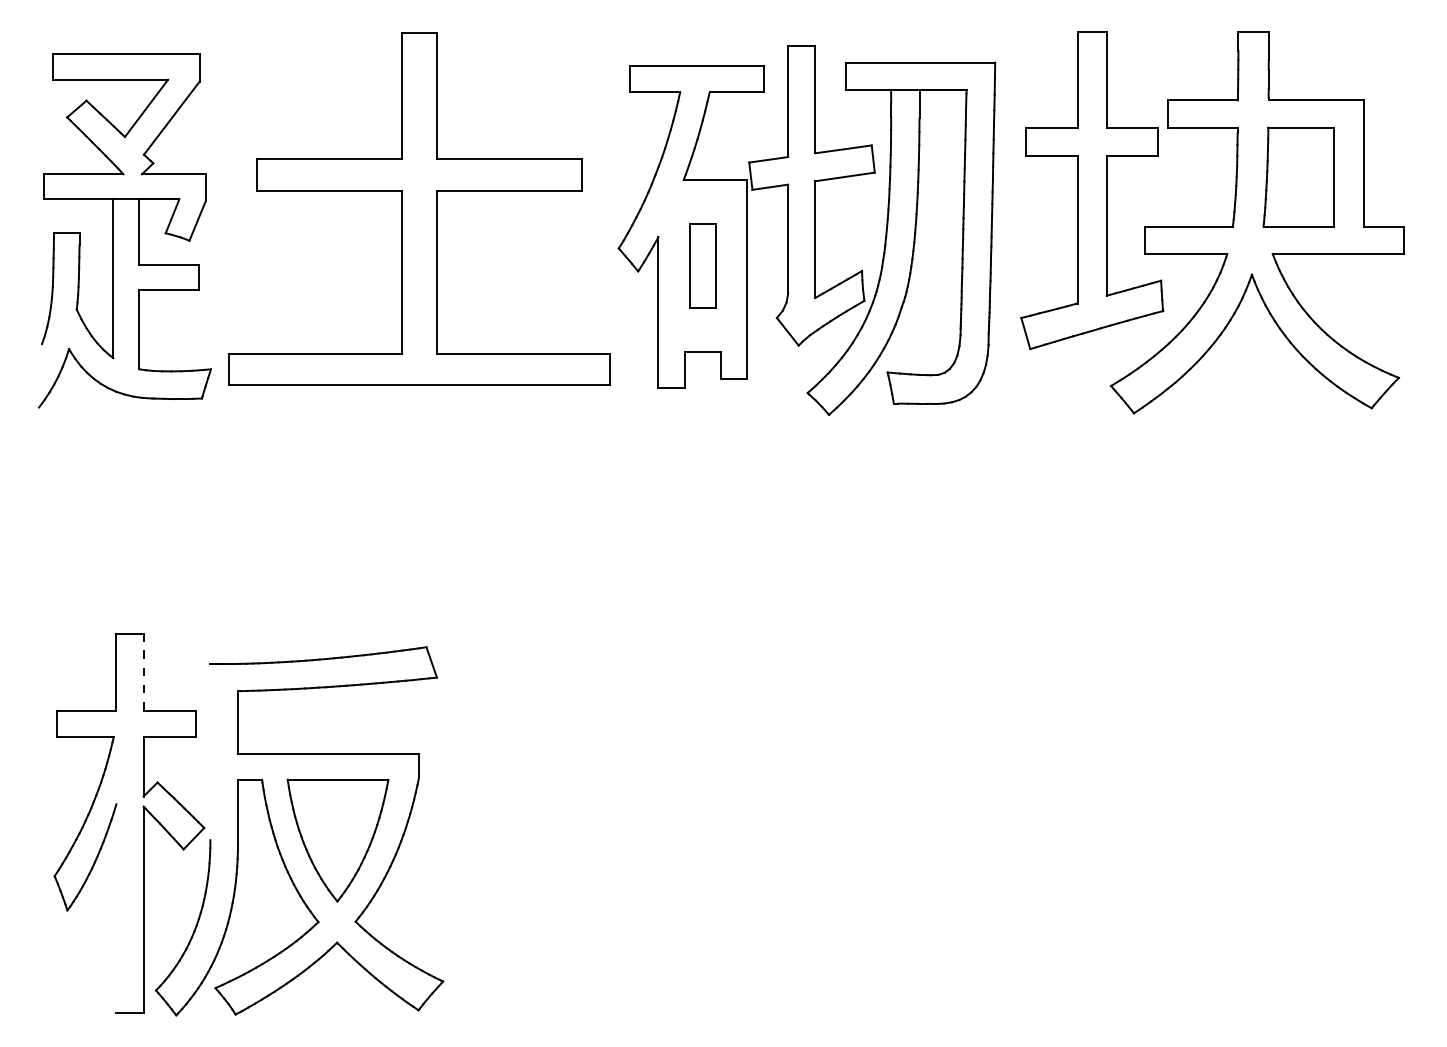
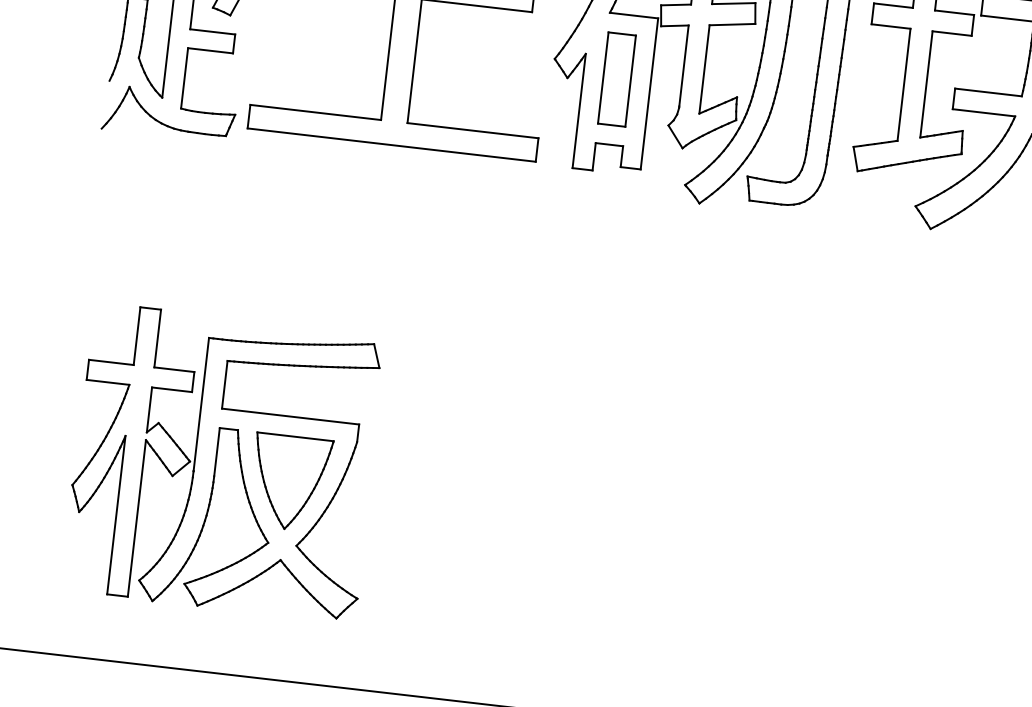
part: (702, 265) -> (616, 79), size x1.43
line: (143, 672) -> (157, 338), dashed -> solid
line: (210, 751) -> (201, 404), added
line: (116, 908) -> (116, 514), added

